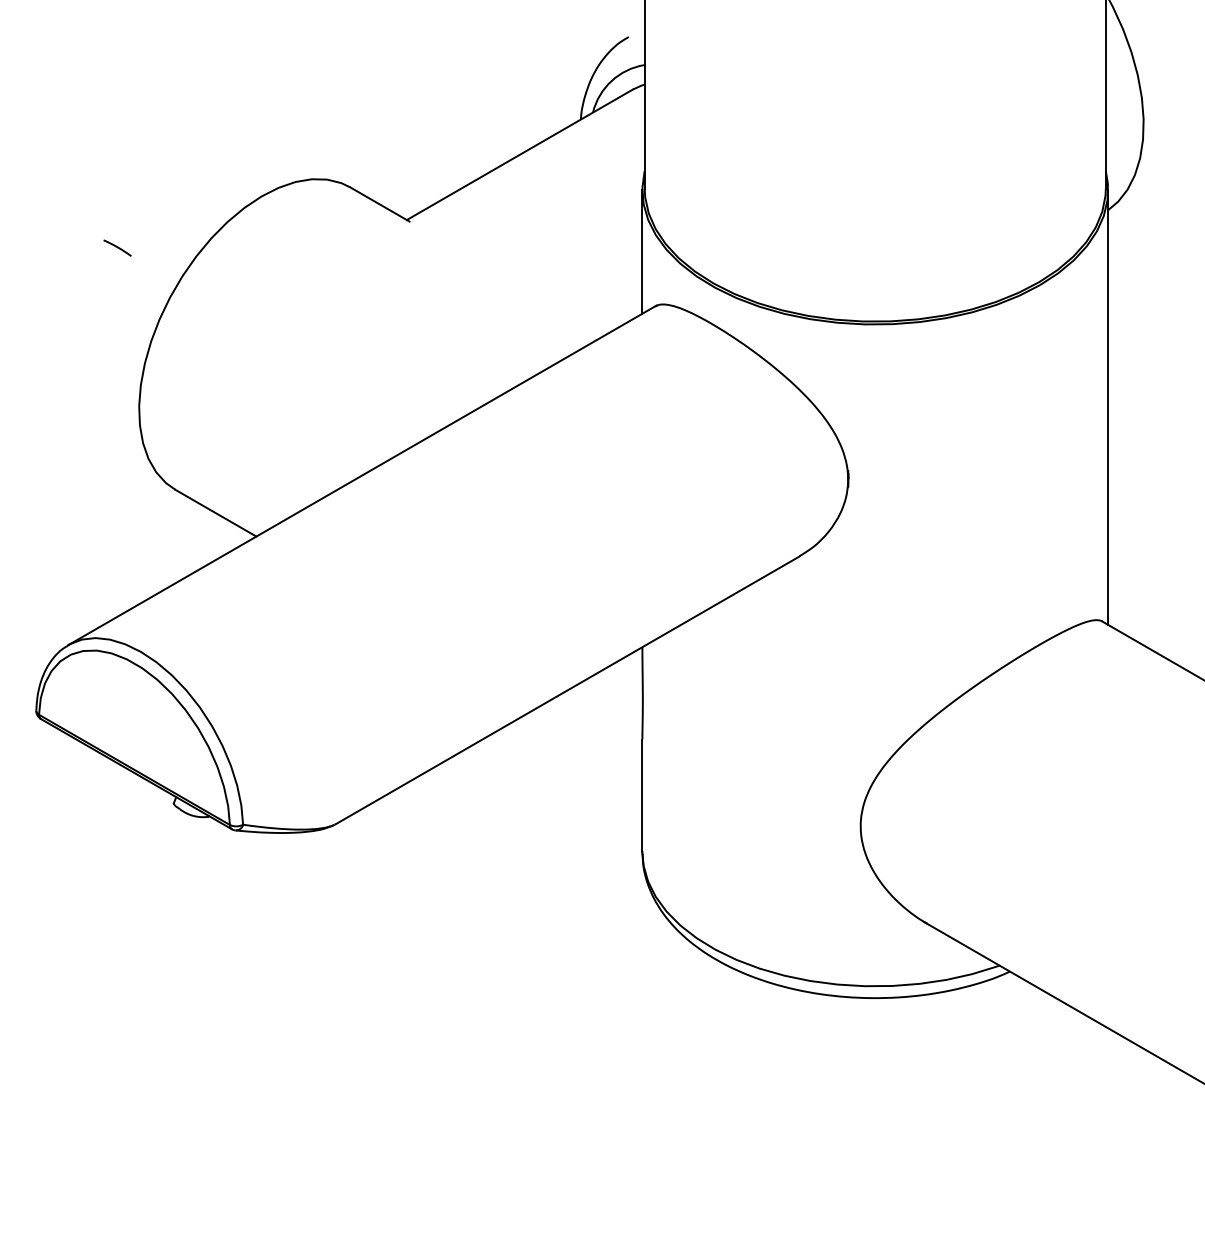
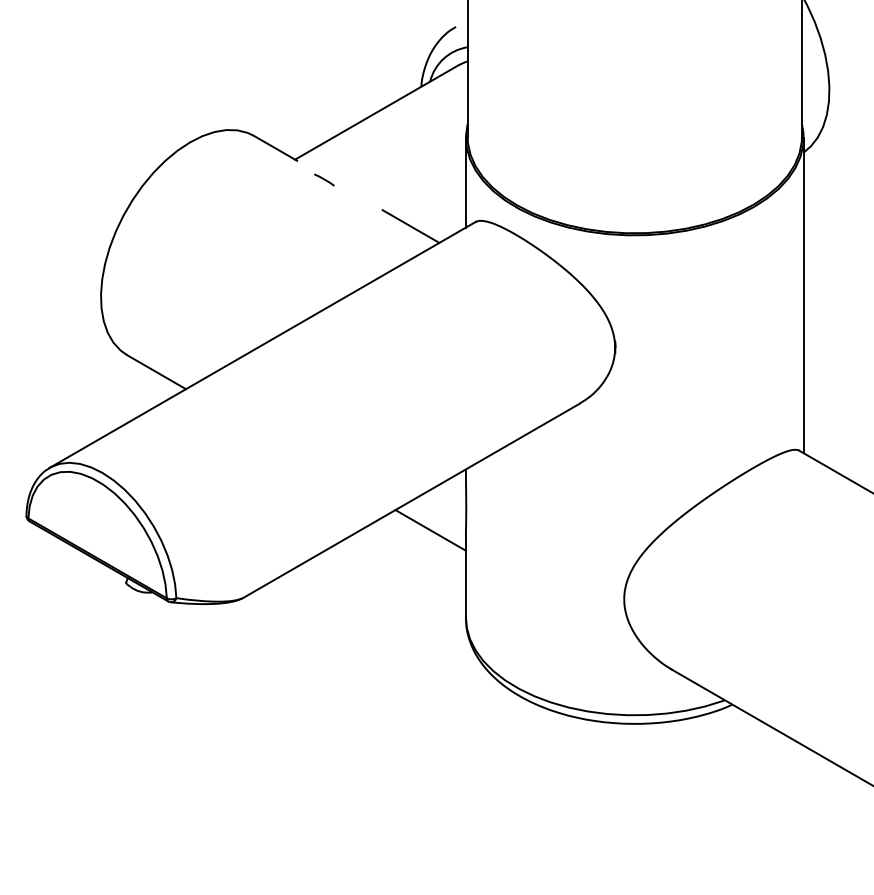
line: (117, 247) -> (324, 179), moved
line: (565, 312) -> (410, 226), added
line: (593, 731) -> (430, 530), added

